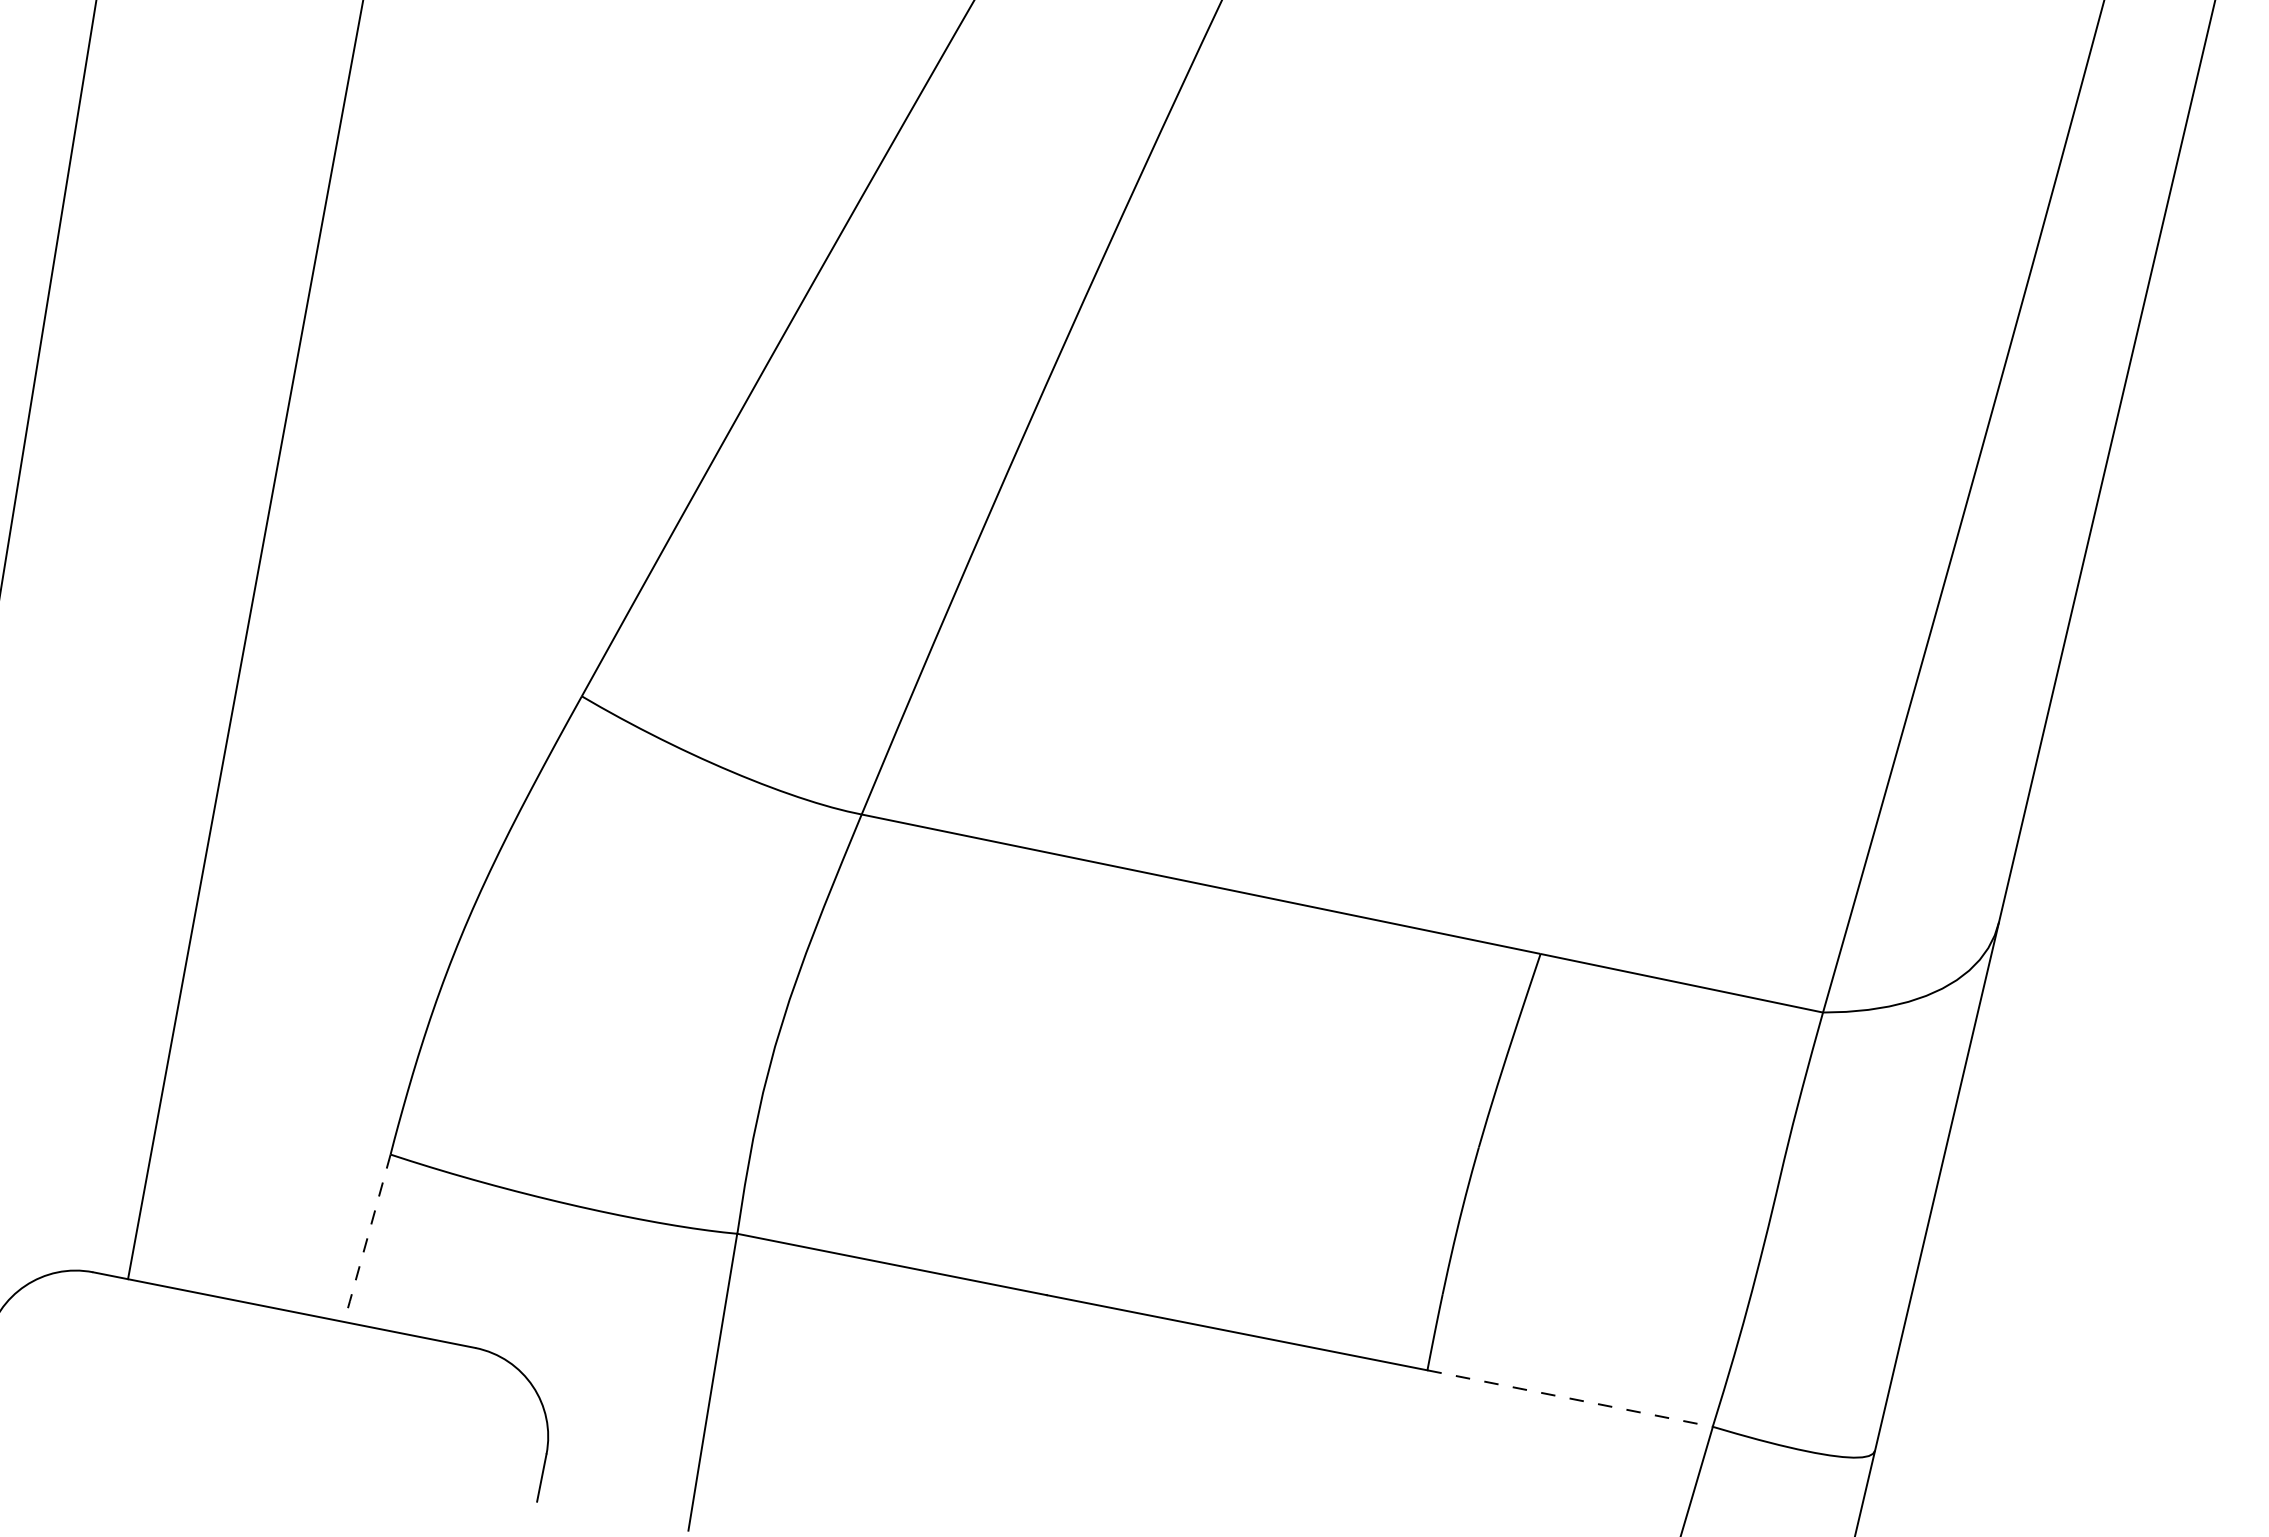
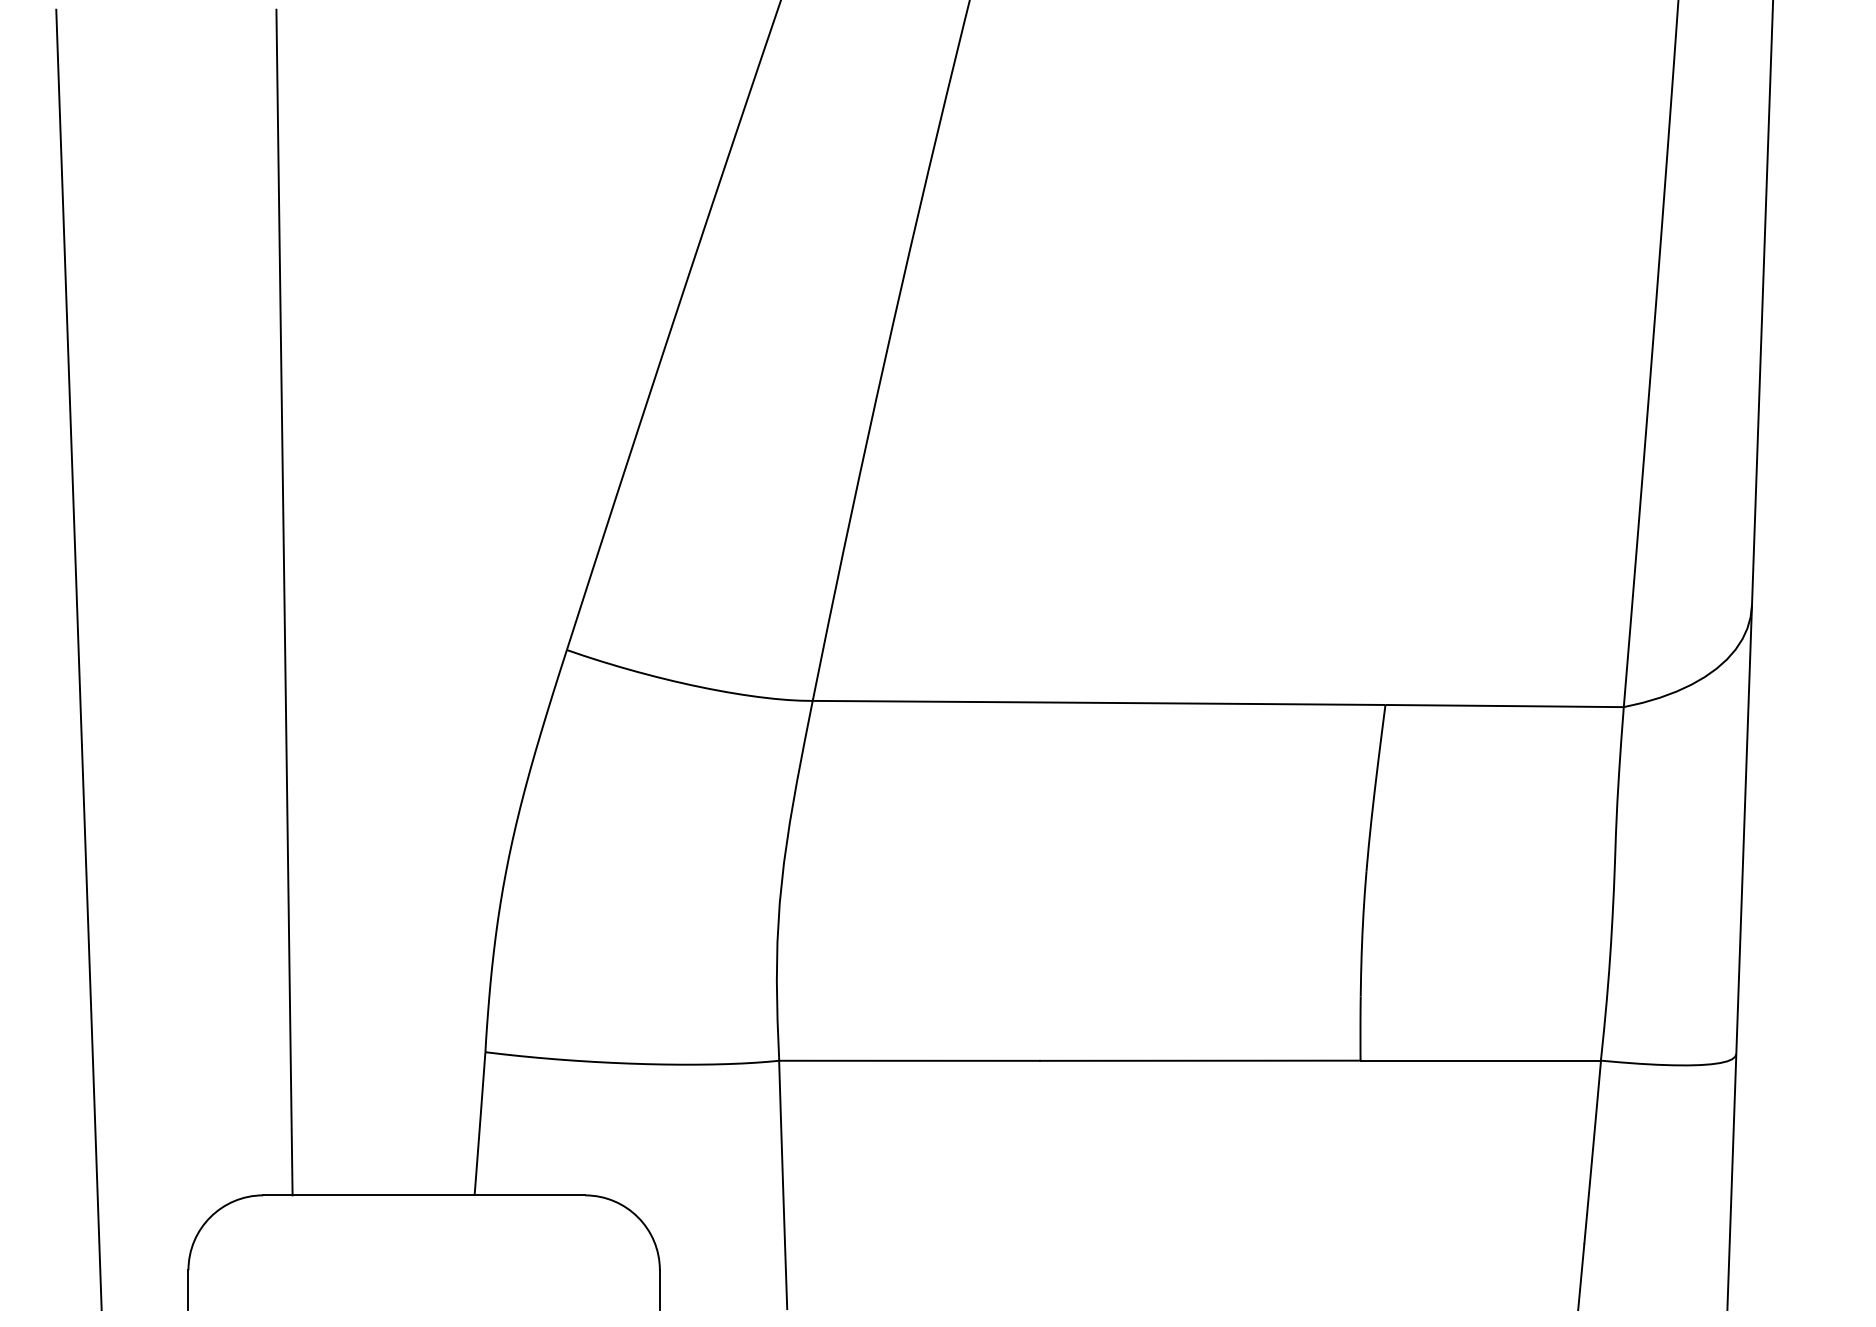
line: (367, 1239) -> (480, 1124), dashed -> solid
line: (1571, 1398) -> (1481, 1060), dashed -> solid

